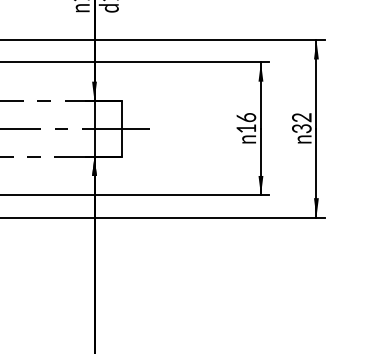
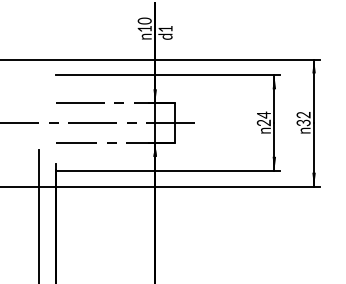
text: (245, 122) -> (263, 118), 16 -> 24

